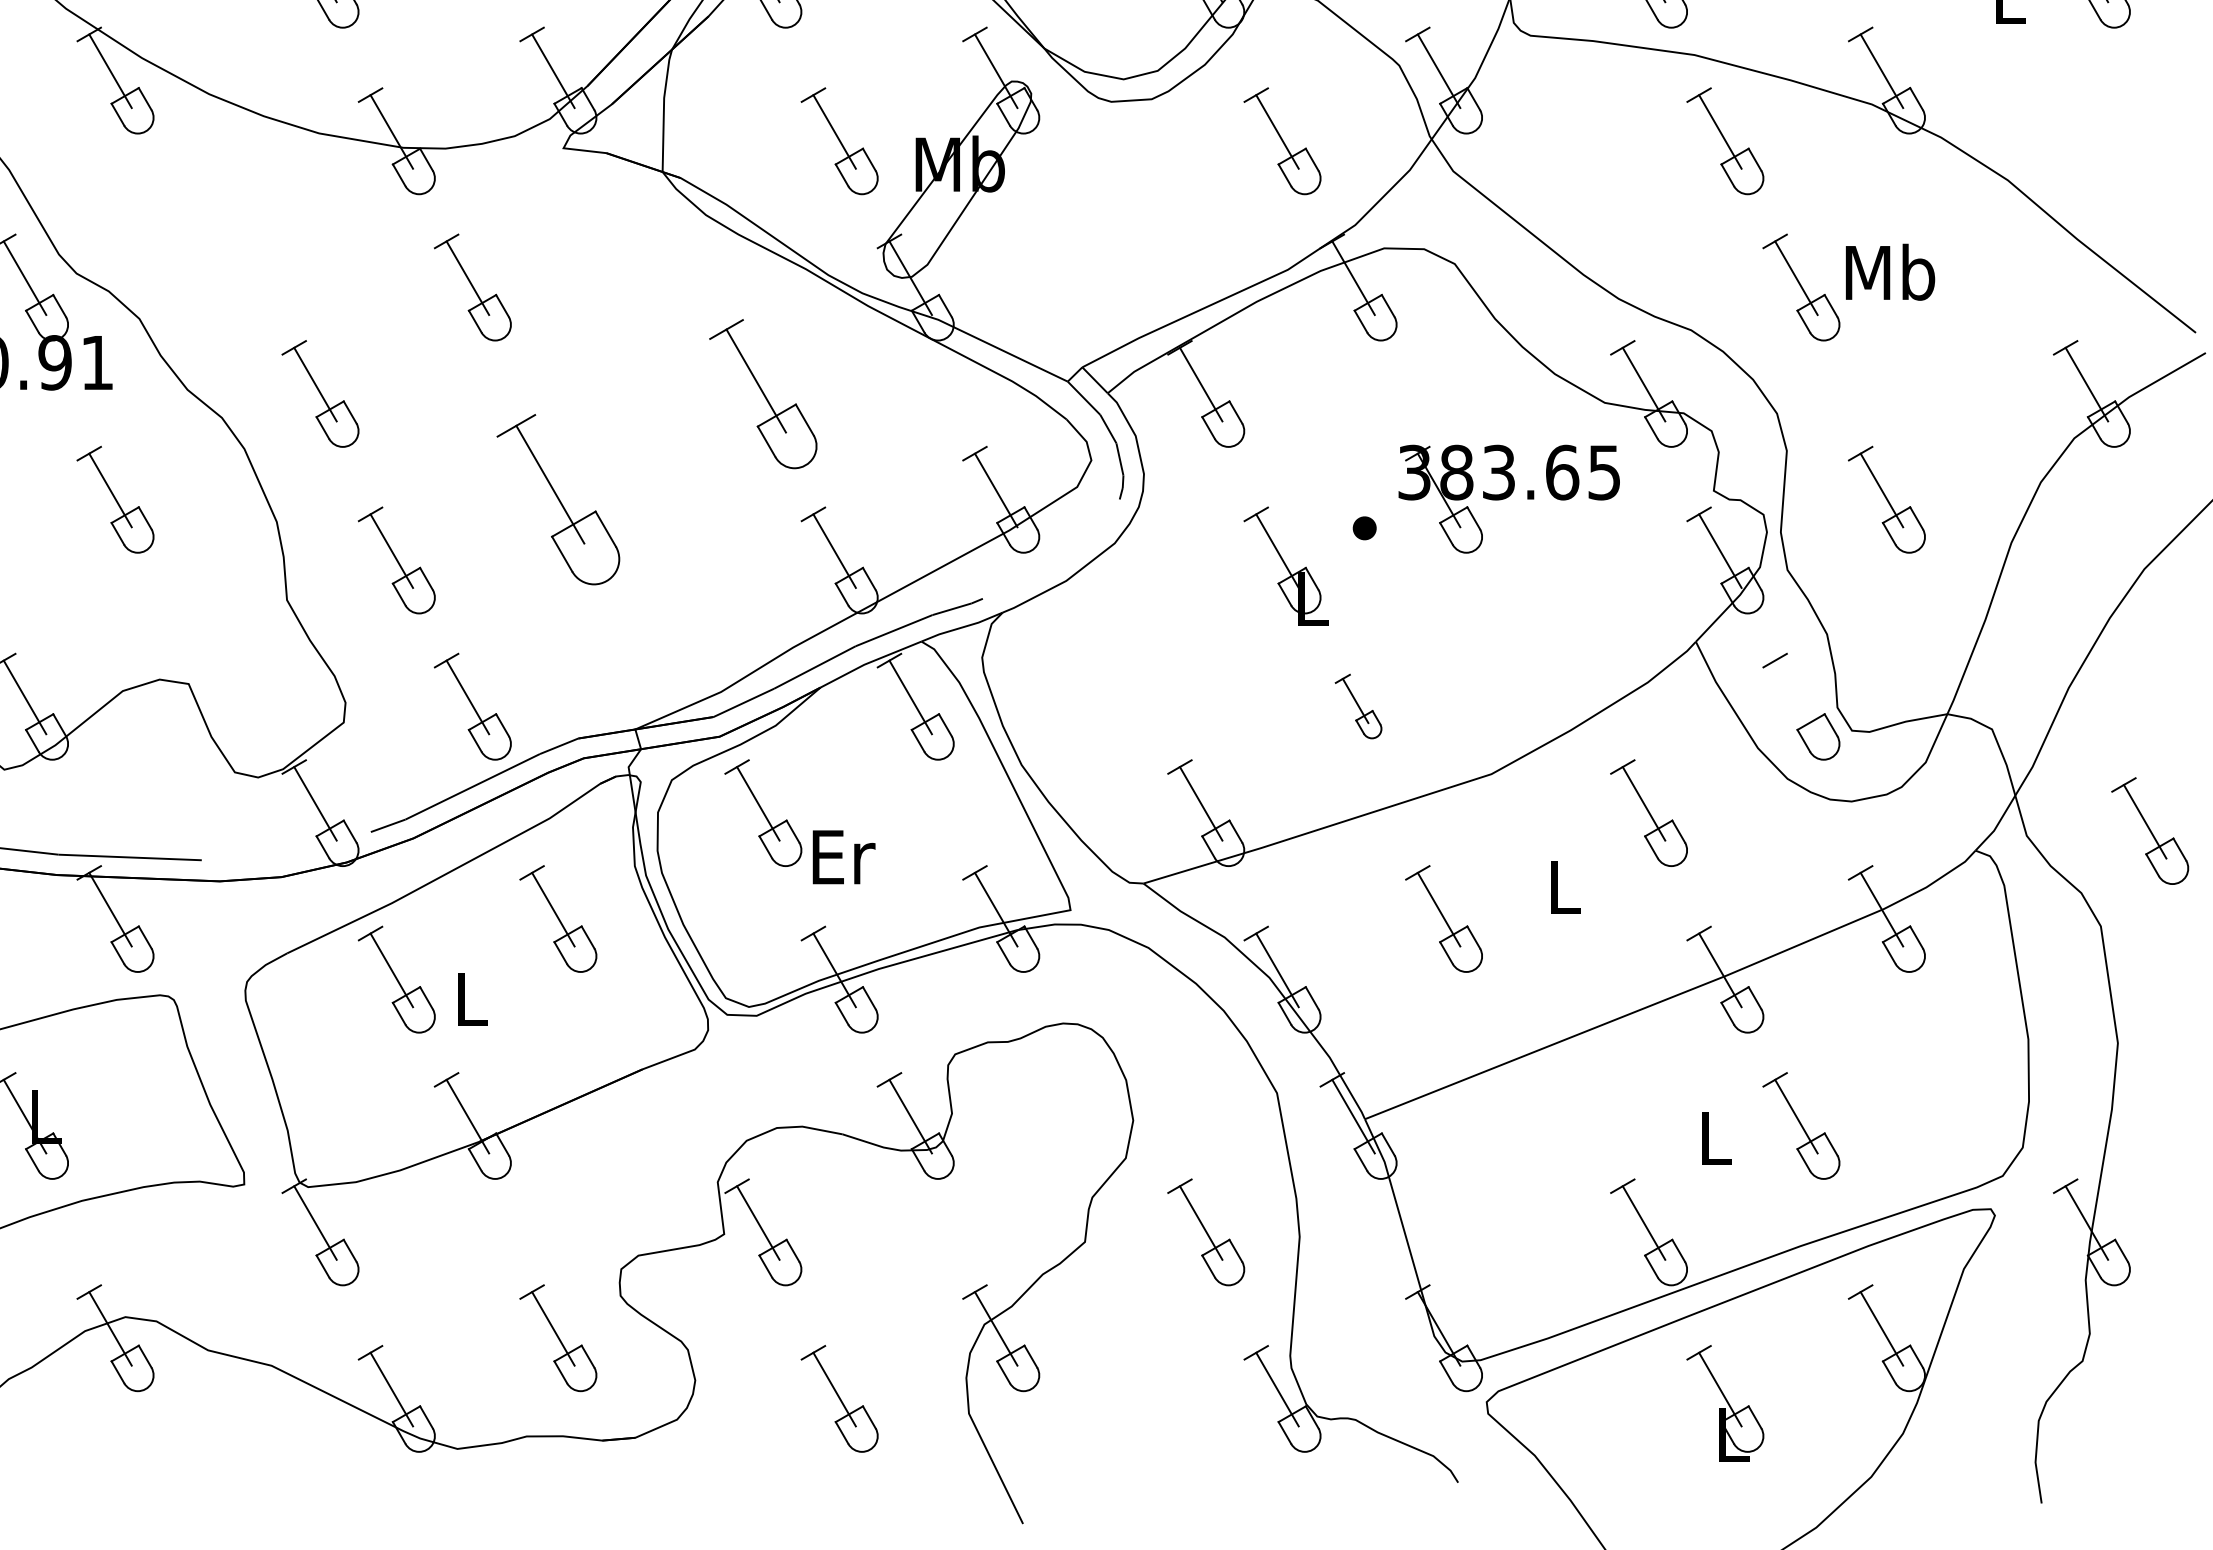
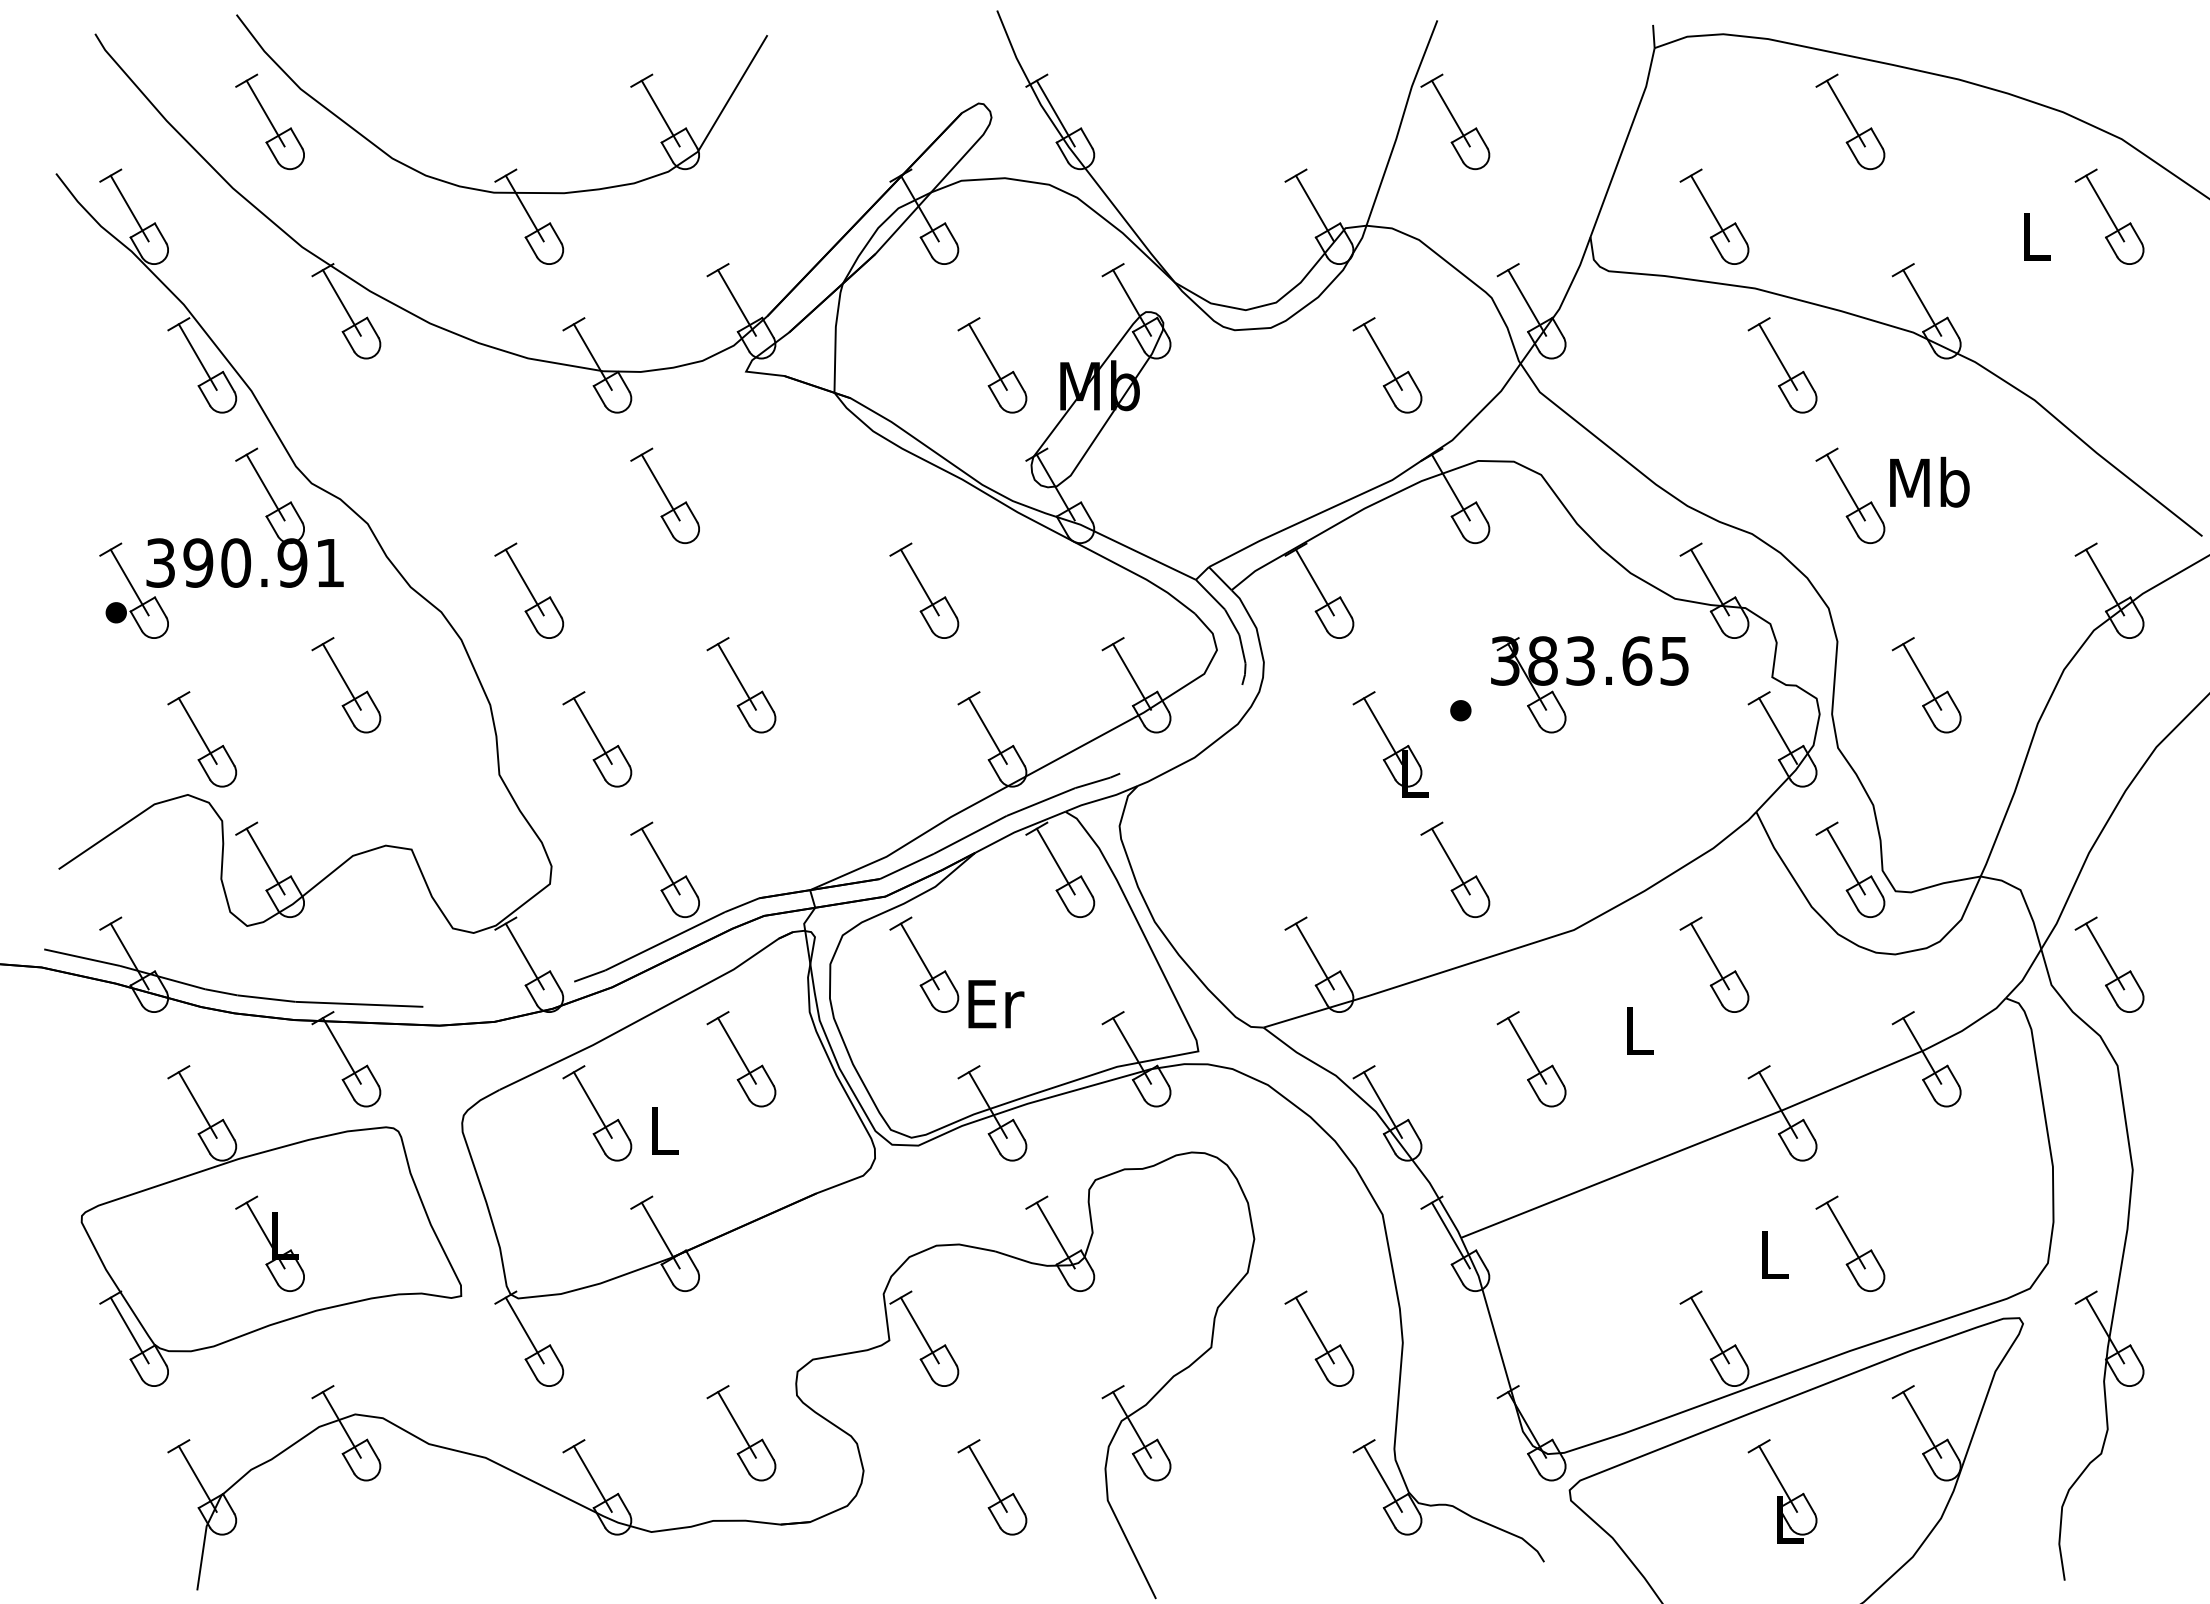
part: (763, 393) -> (924, 590), size x0.71
part: (558, 500) -> (741, 685), size x0.62
line: (1795, 697) -> (1845, 861), added
part: (1358, 706) -> (1455, 869), size x1.67
part: (2150, 830) -> (2109, 964), moved

